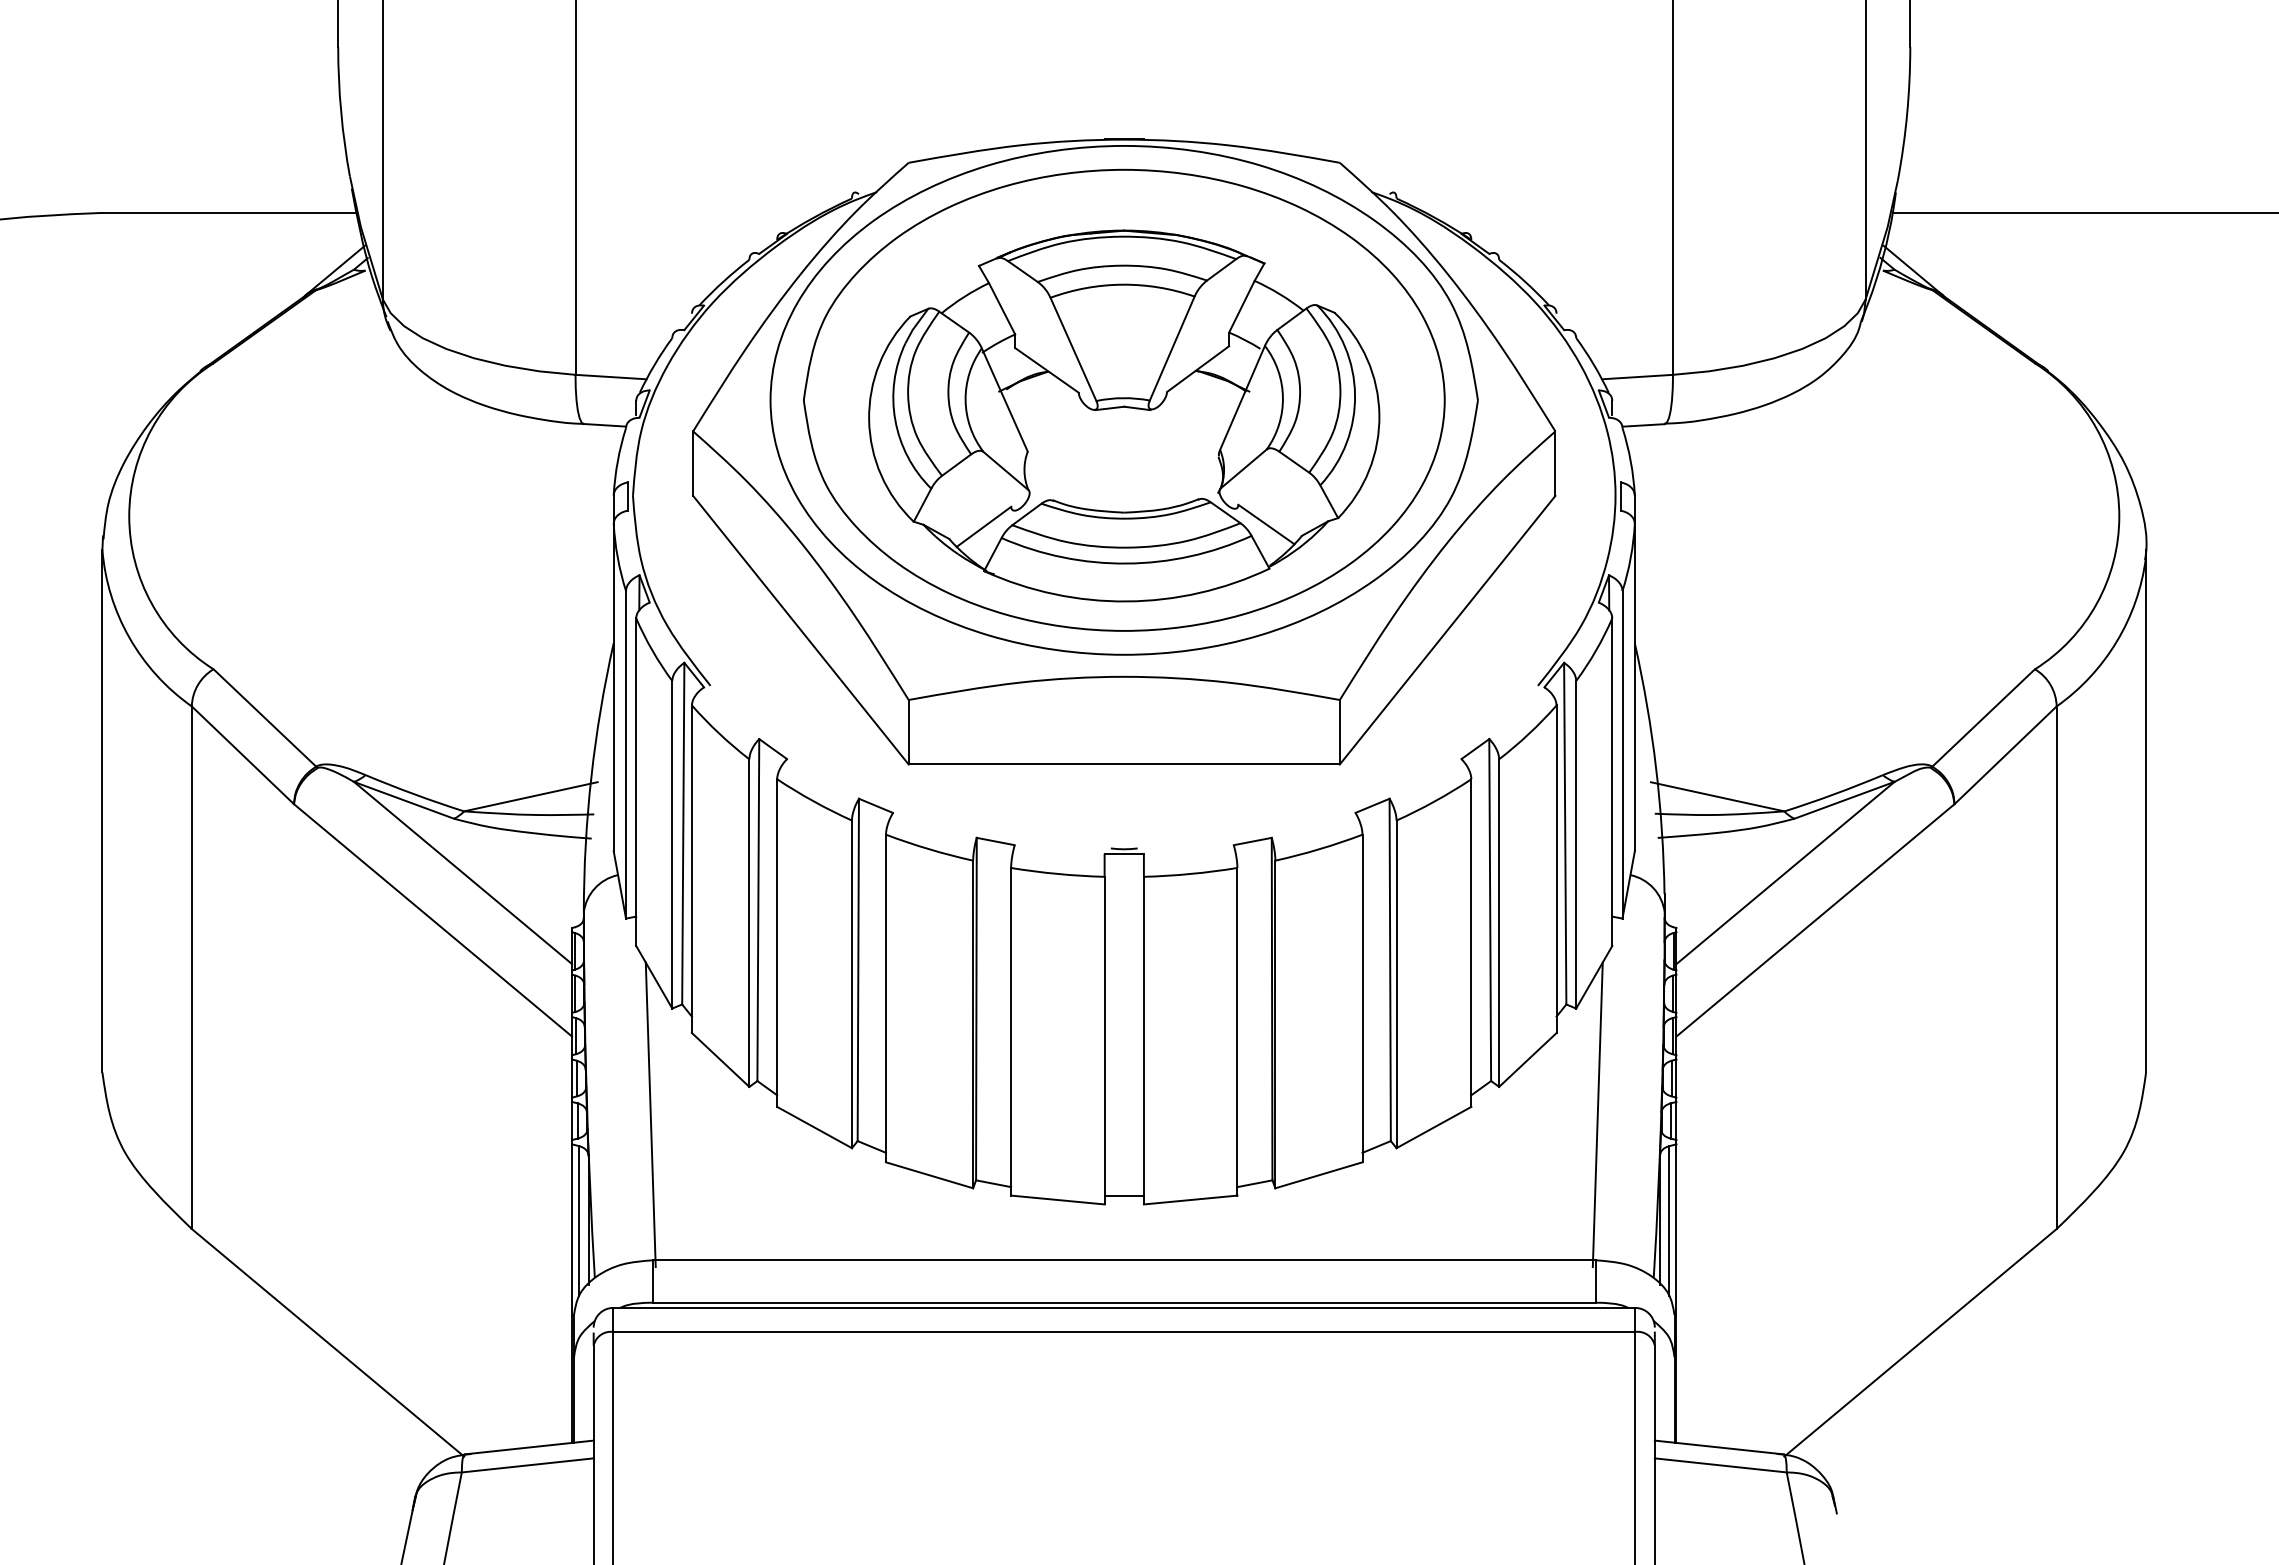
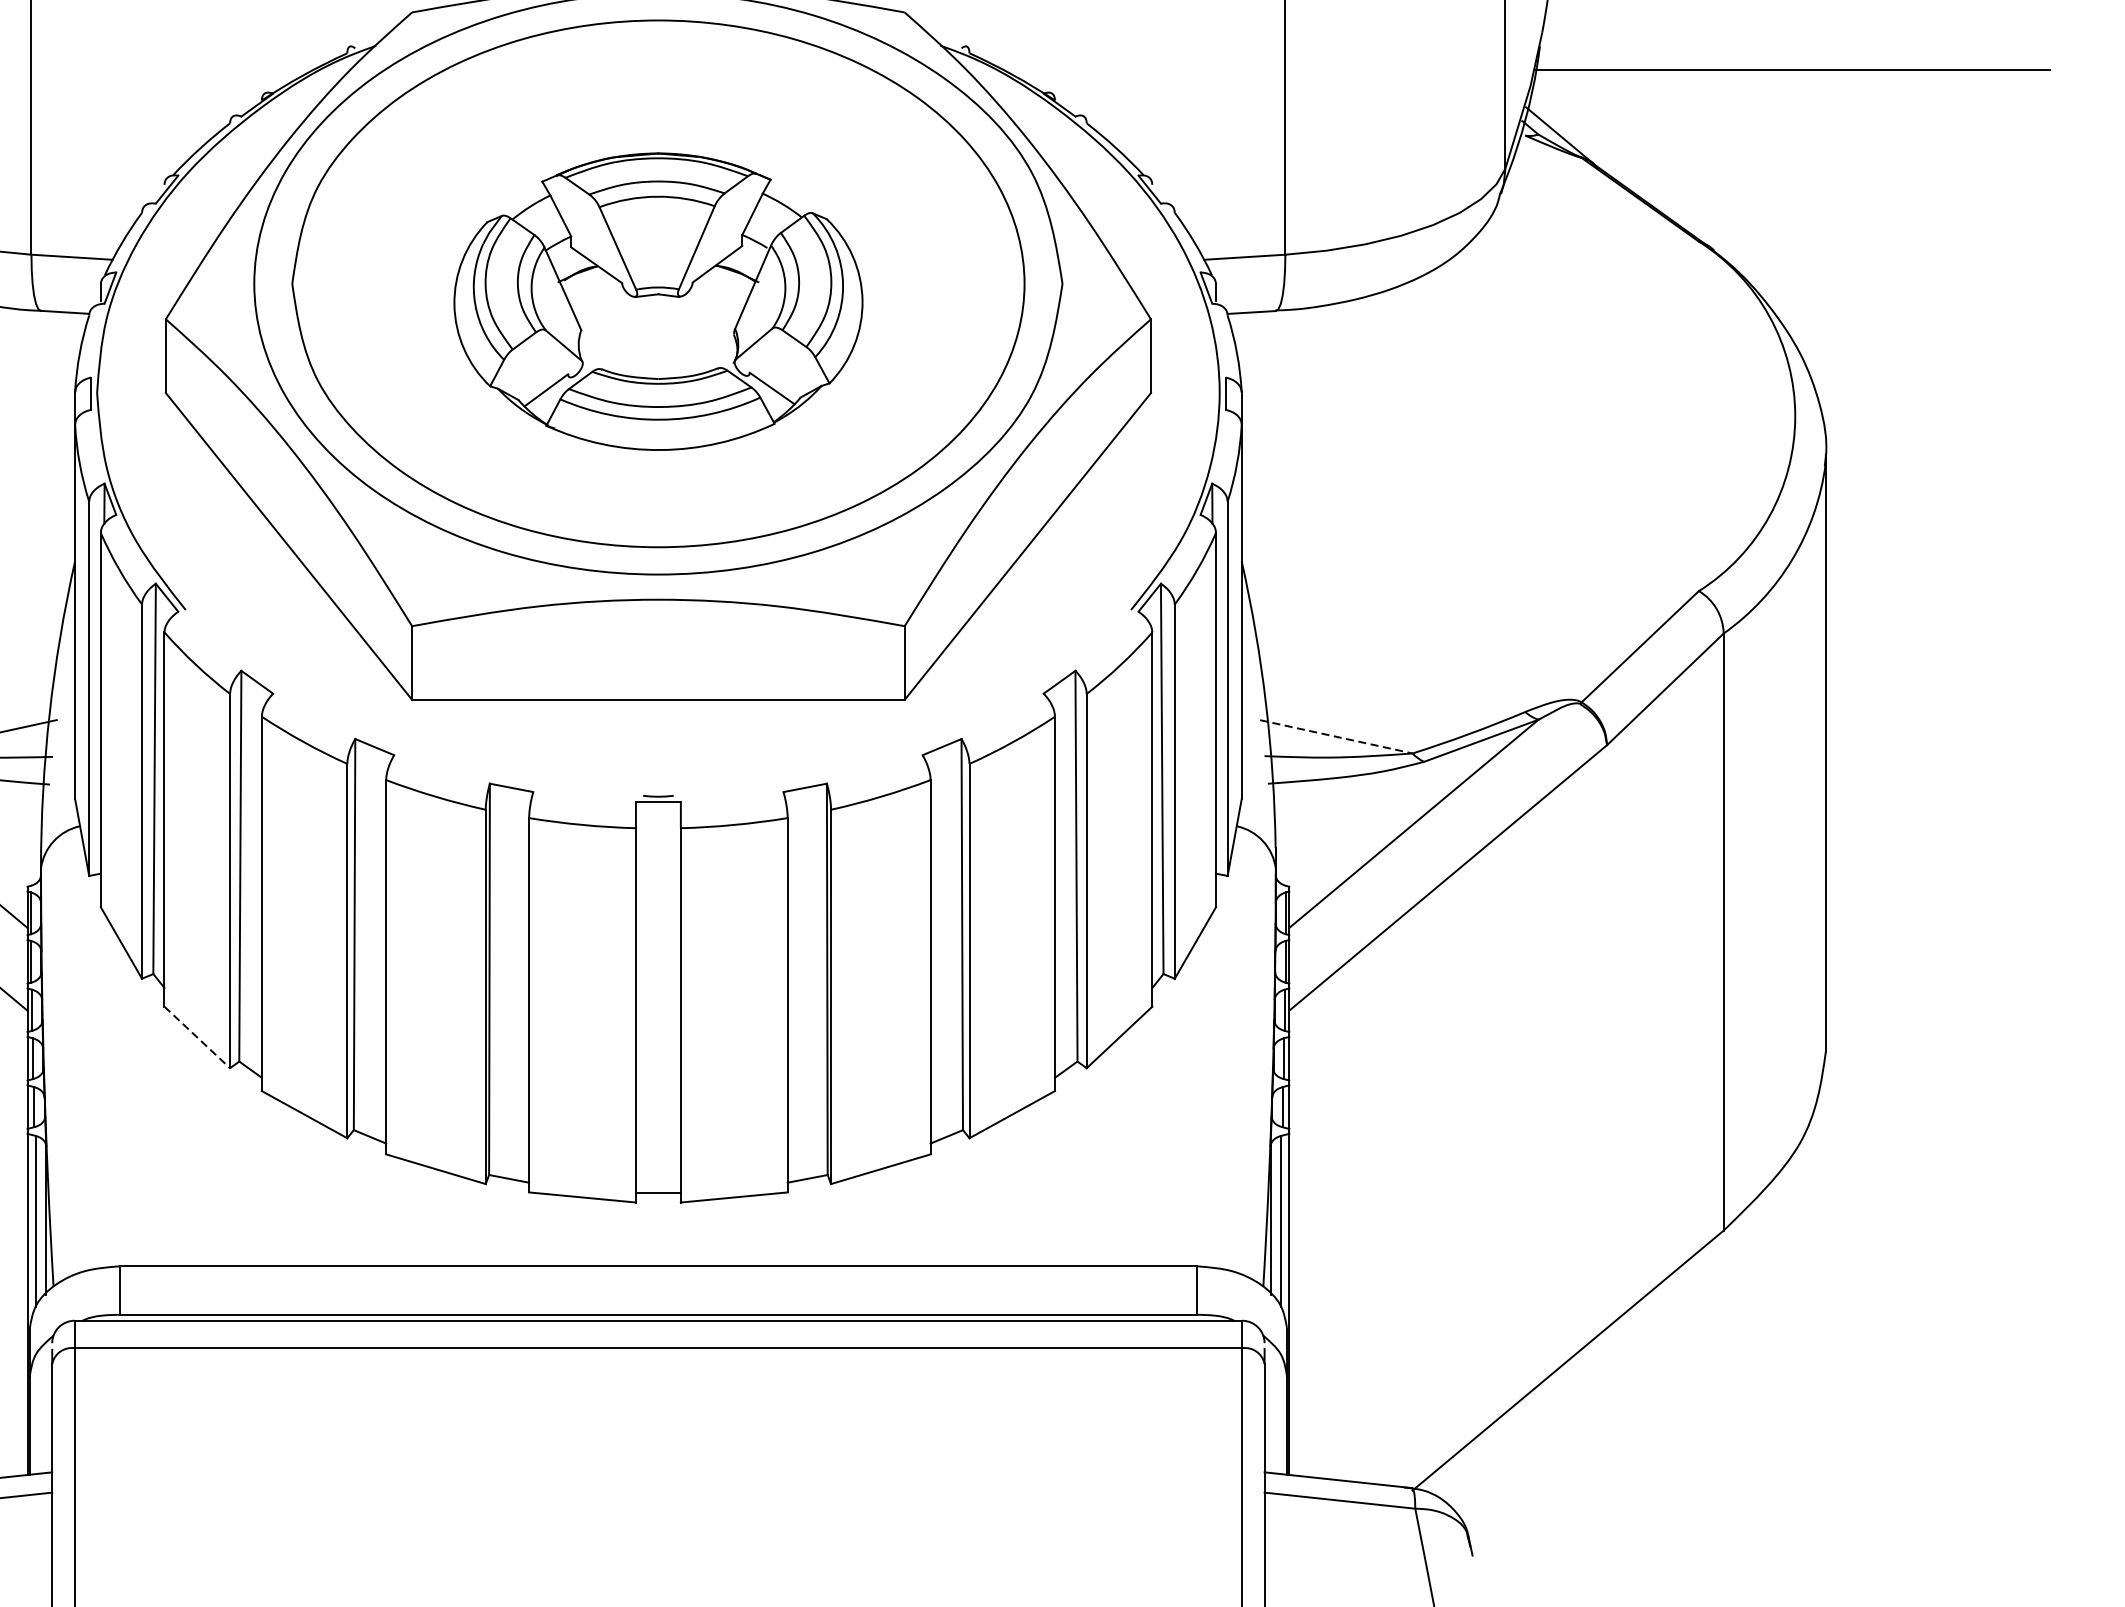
part: (1124, 415) -> (658, 301), size x0.7
line: (1718, 796) -> (1337, 736), solid -> dashed
line: (721, 1060) -> (198, 1038), solid -> dashed
line: (650, 1114) -> (117, 1099), removed
line: (1597, 1114) -> (1199, 1099), removed

